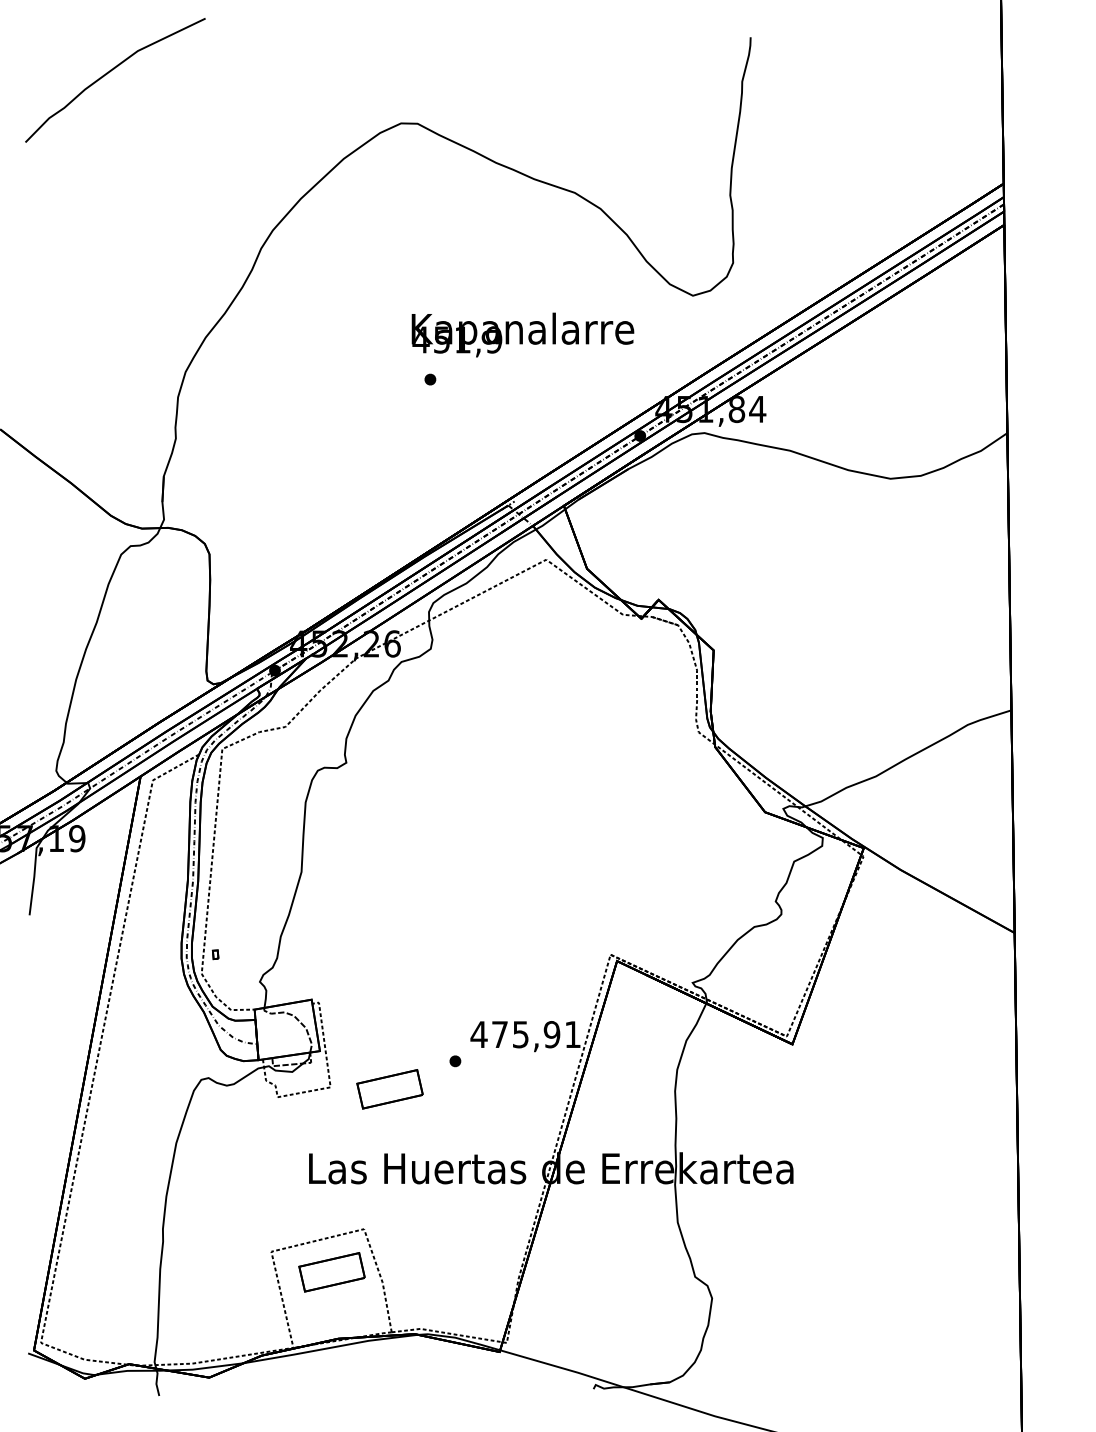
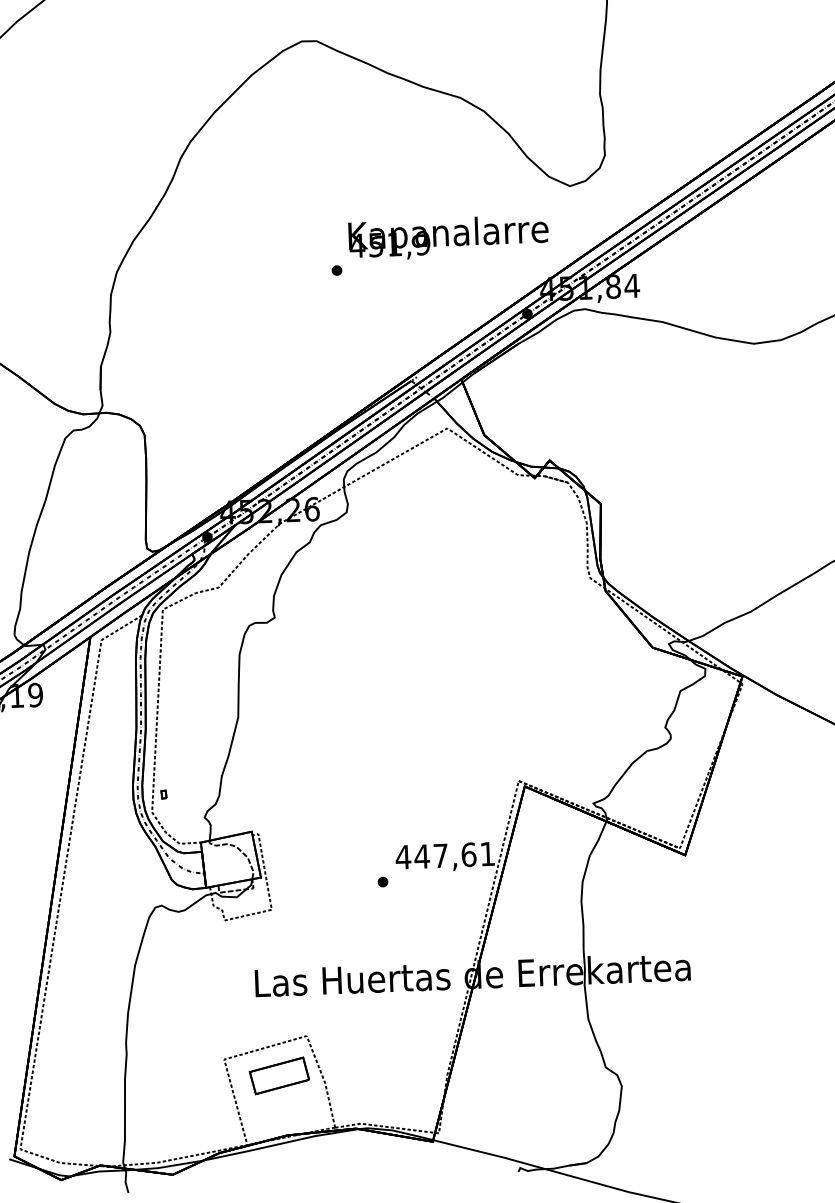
text: (522, 334) -> (448, 237), moved
text: (525, 1034) -> (445, 855), 475,91 -> 447,61
part: (389, 1089) -> (324, 909), removed

